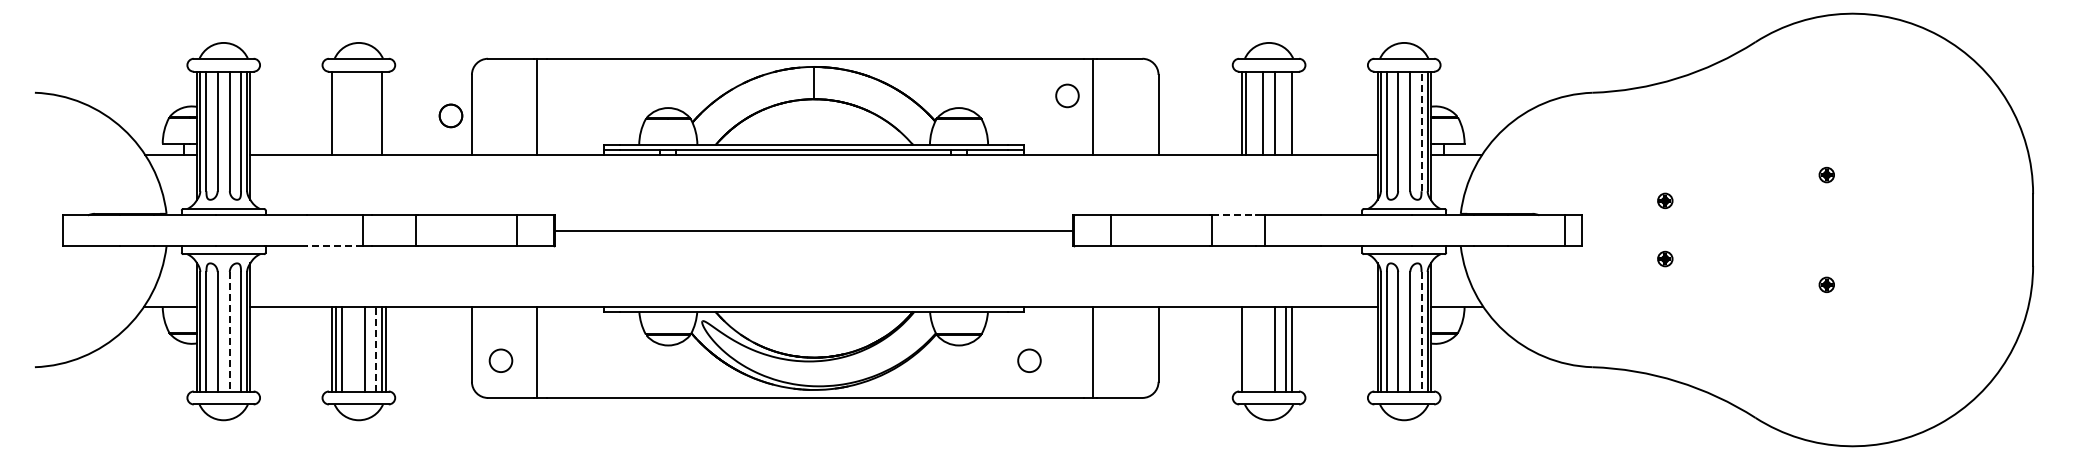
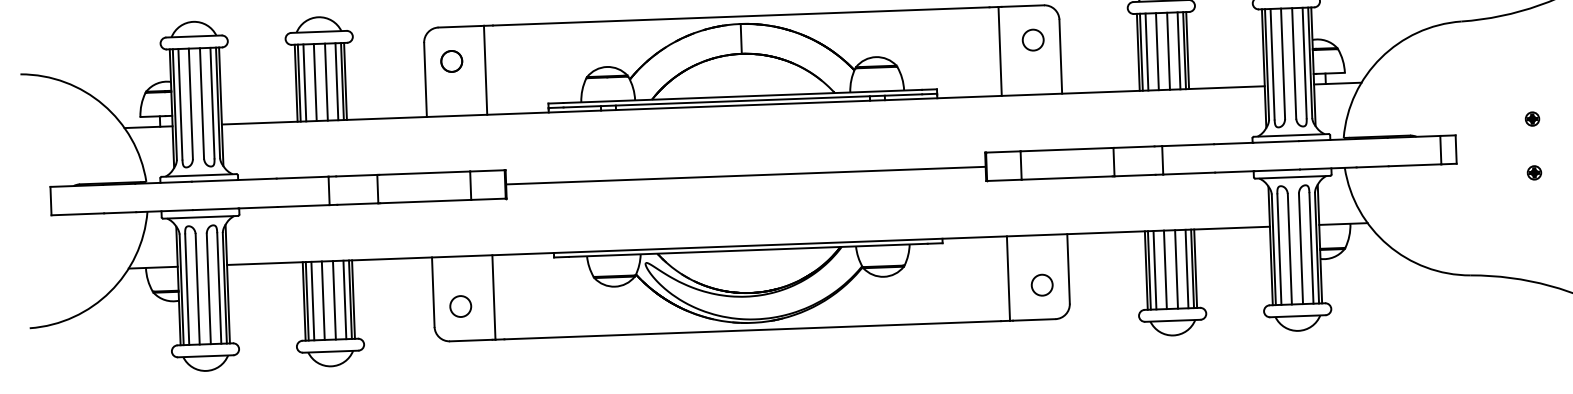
circle: (1067, 95) -> (1033, 39), moved
line: (335, 112) -> (299, 82), added
line: (341, 112) -> (304, 82), added
line: (352, 112) -> (314, 81), added
line: (364, 112) -> (326, 81), added
line: (376, 112) -> (337, 81), added
line: (385, 112) -> (345, 80), added
line: (1251, 112) -> (1146, 51), added
line: (1286, 112) -> (1179, 50), added
line: (1295, 112) -> (1187, 49), added
part: (450, 115) -> (451, 61), moved
line: (1421, 131) -> (1304, 63), dashed -> solid
line: (1234, 215) -> (1134, 147), dashed -> solid
line: (334, 246) -> (302, 206), dashed -> solid
line: (229, 331) -> (208, 288), dashed -> solid
line: (1421, 331) -> (1311, 248), dashed -> solid
line: (352, 348) -> (322, 300), added
line: (376, 348) -> (345, 299), dashed -> solid
line: (1245, 348) -> (1149, 269), added
line: (1251, 348) -> (1154, 269), added
line: (1263, 348) -> (1165, 269), added
line: (1295, 348) -> (1195, 268), added
circle: (1029, 360) -> (1042, 284), moved

